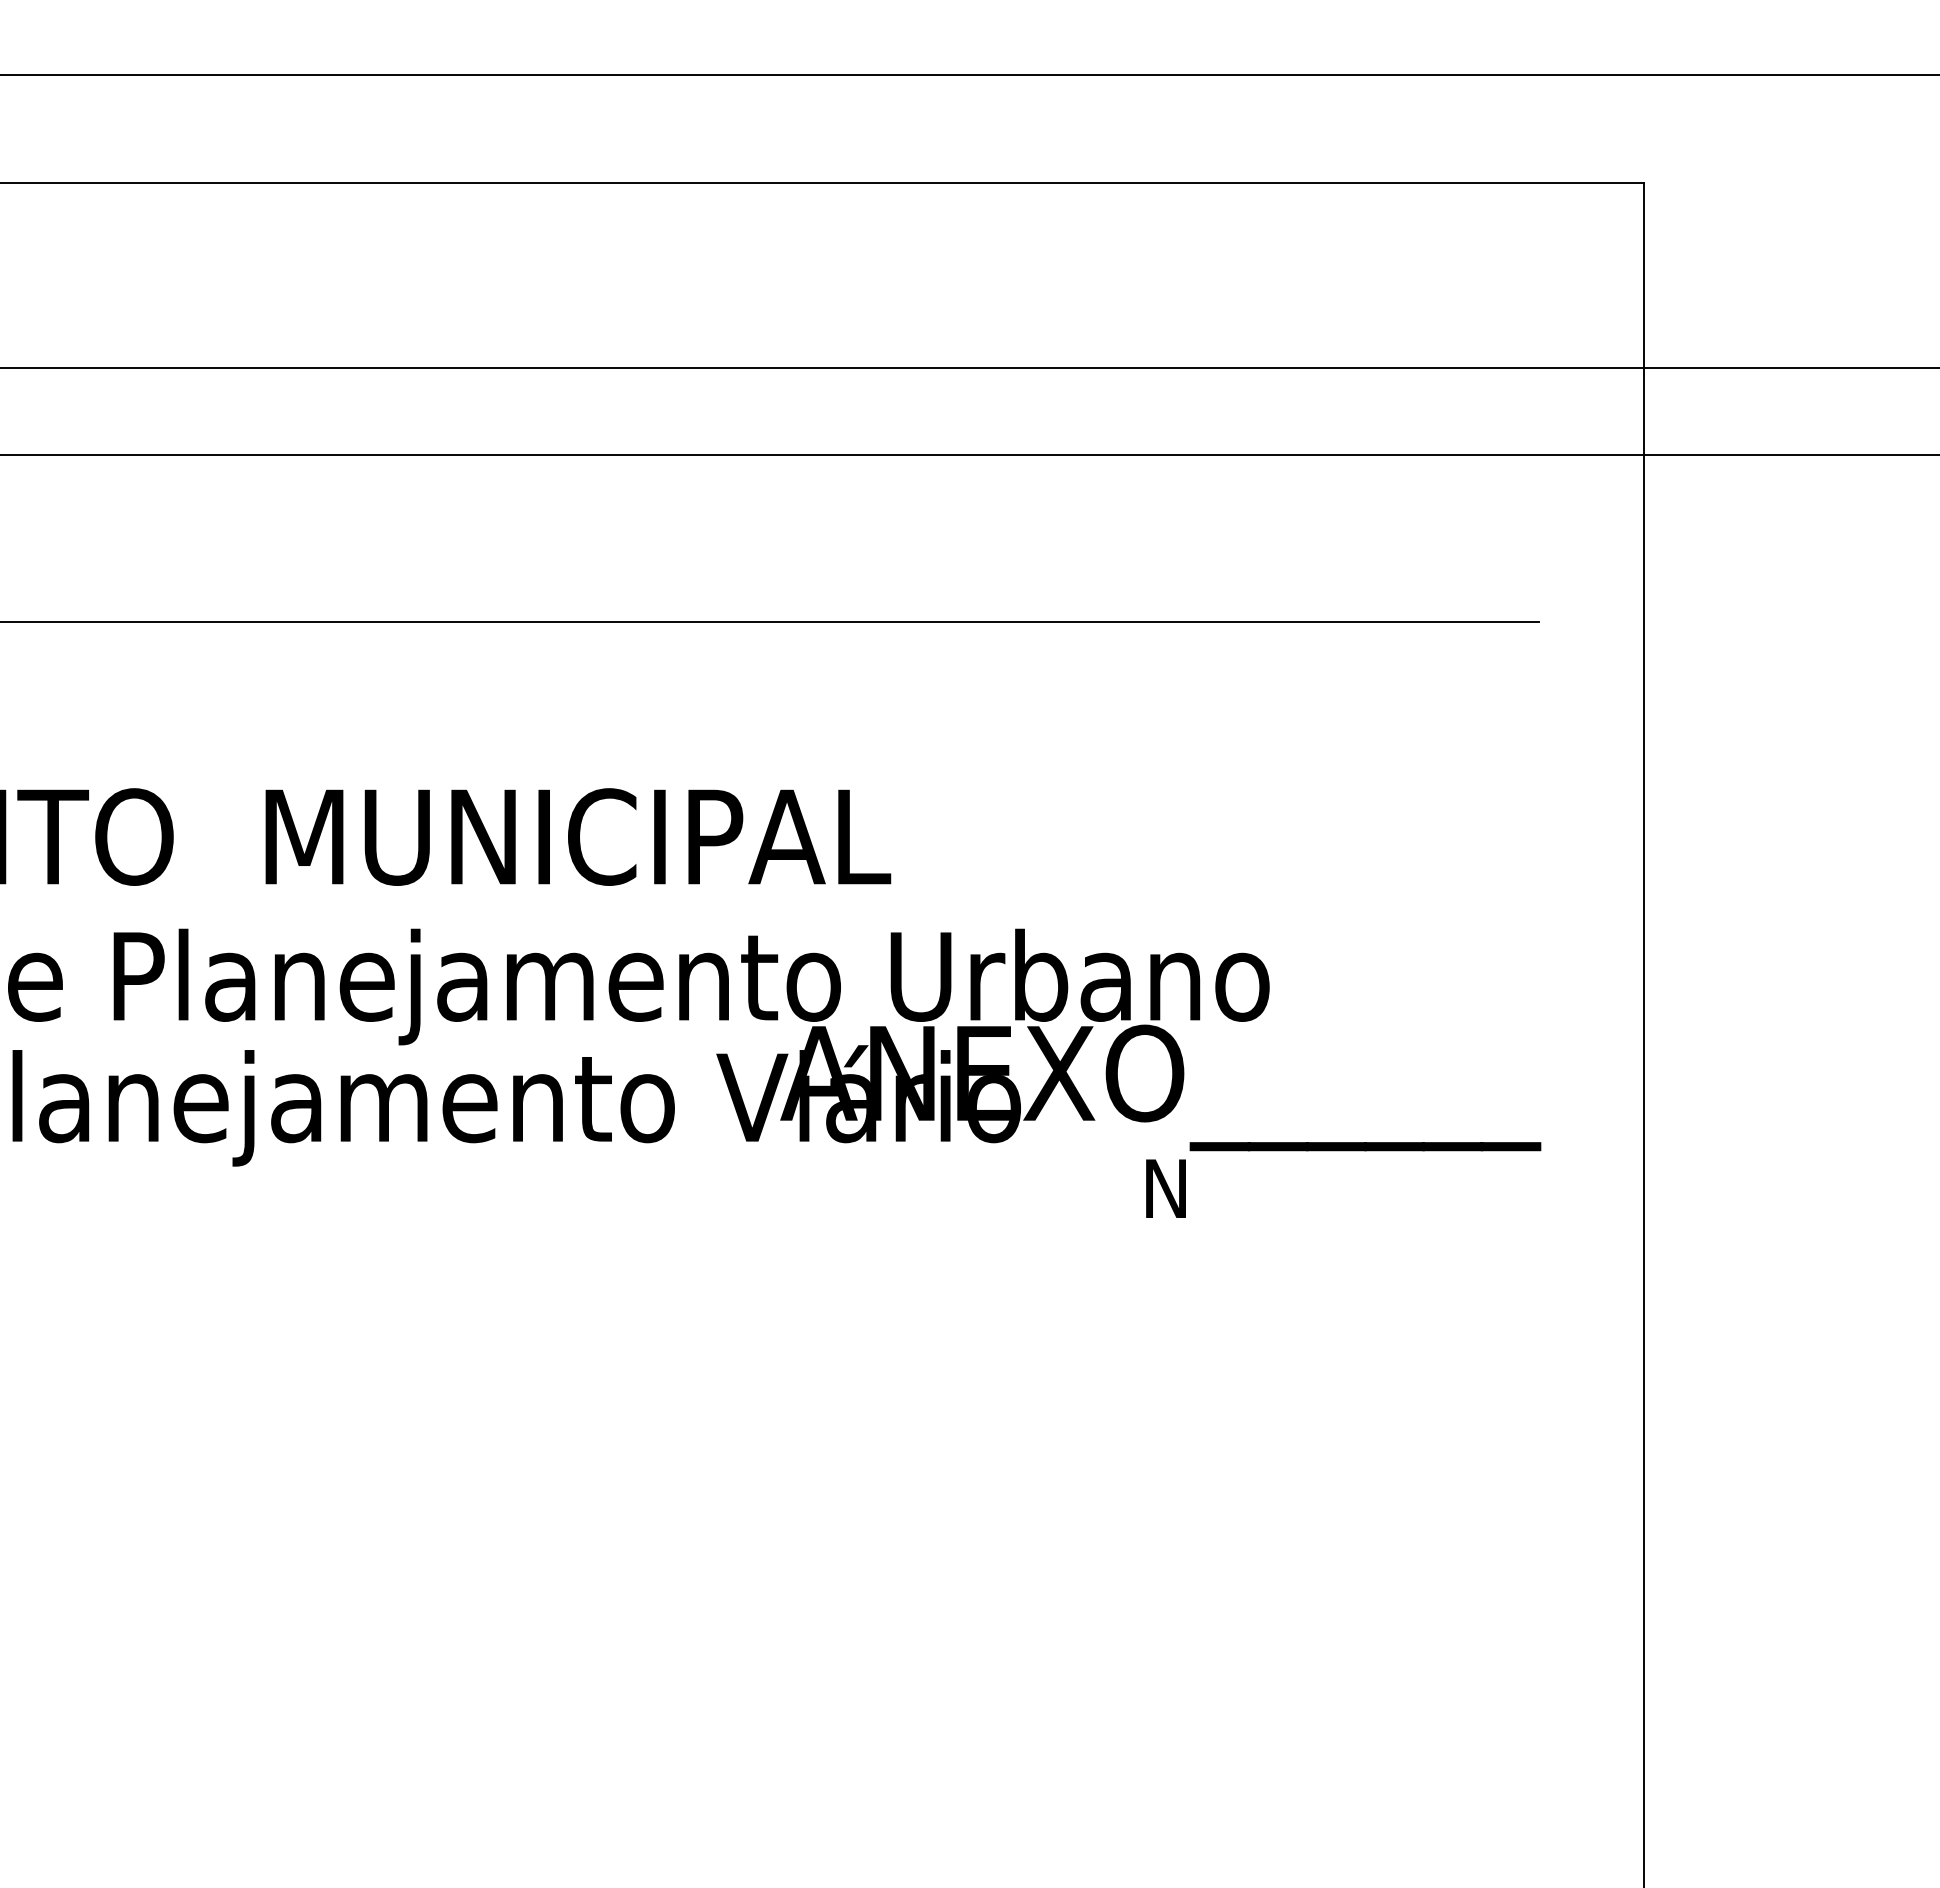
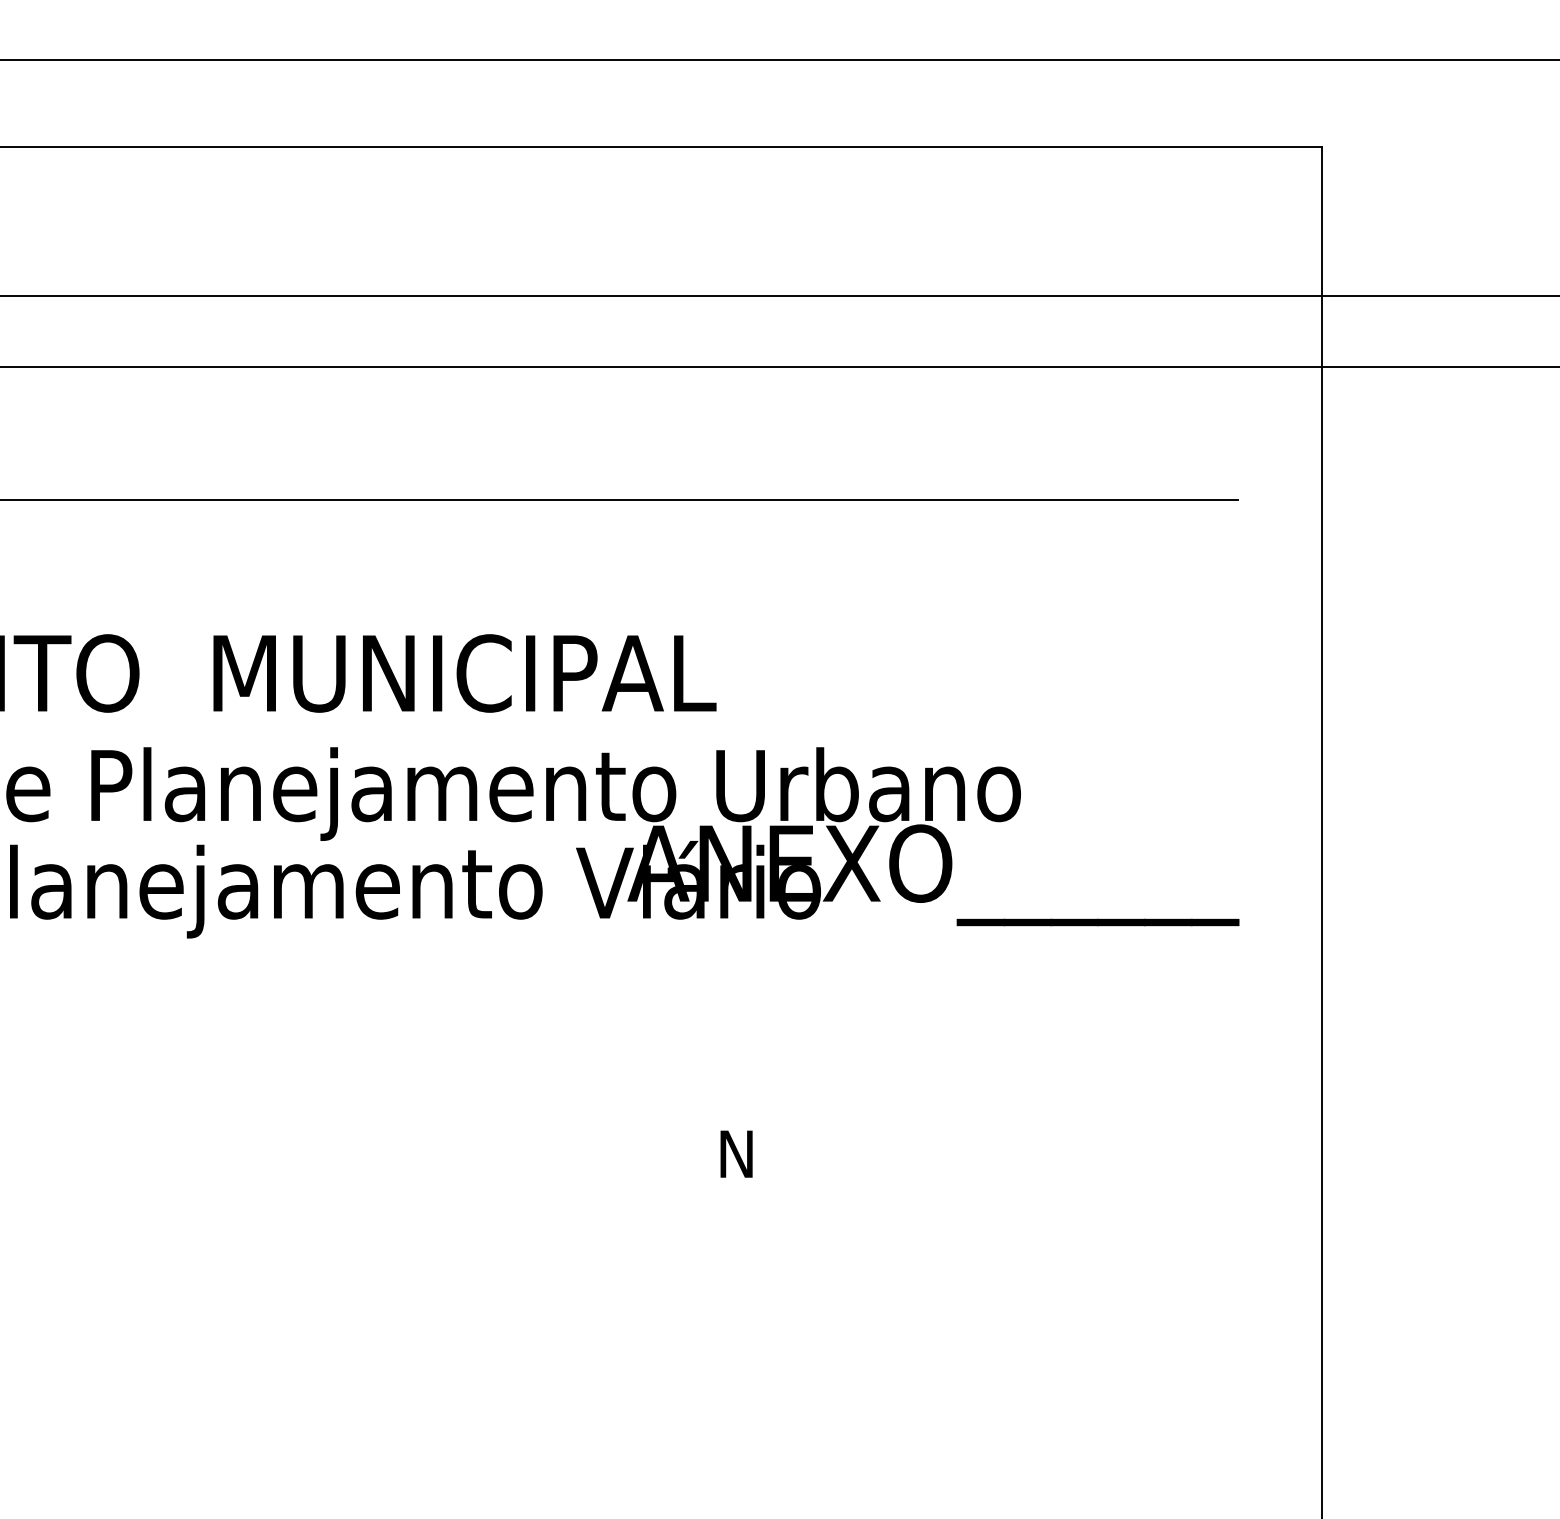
text: (1165, 1188) -> (736, 1154), moved

